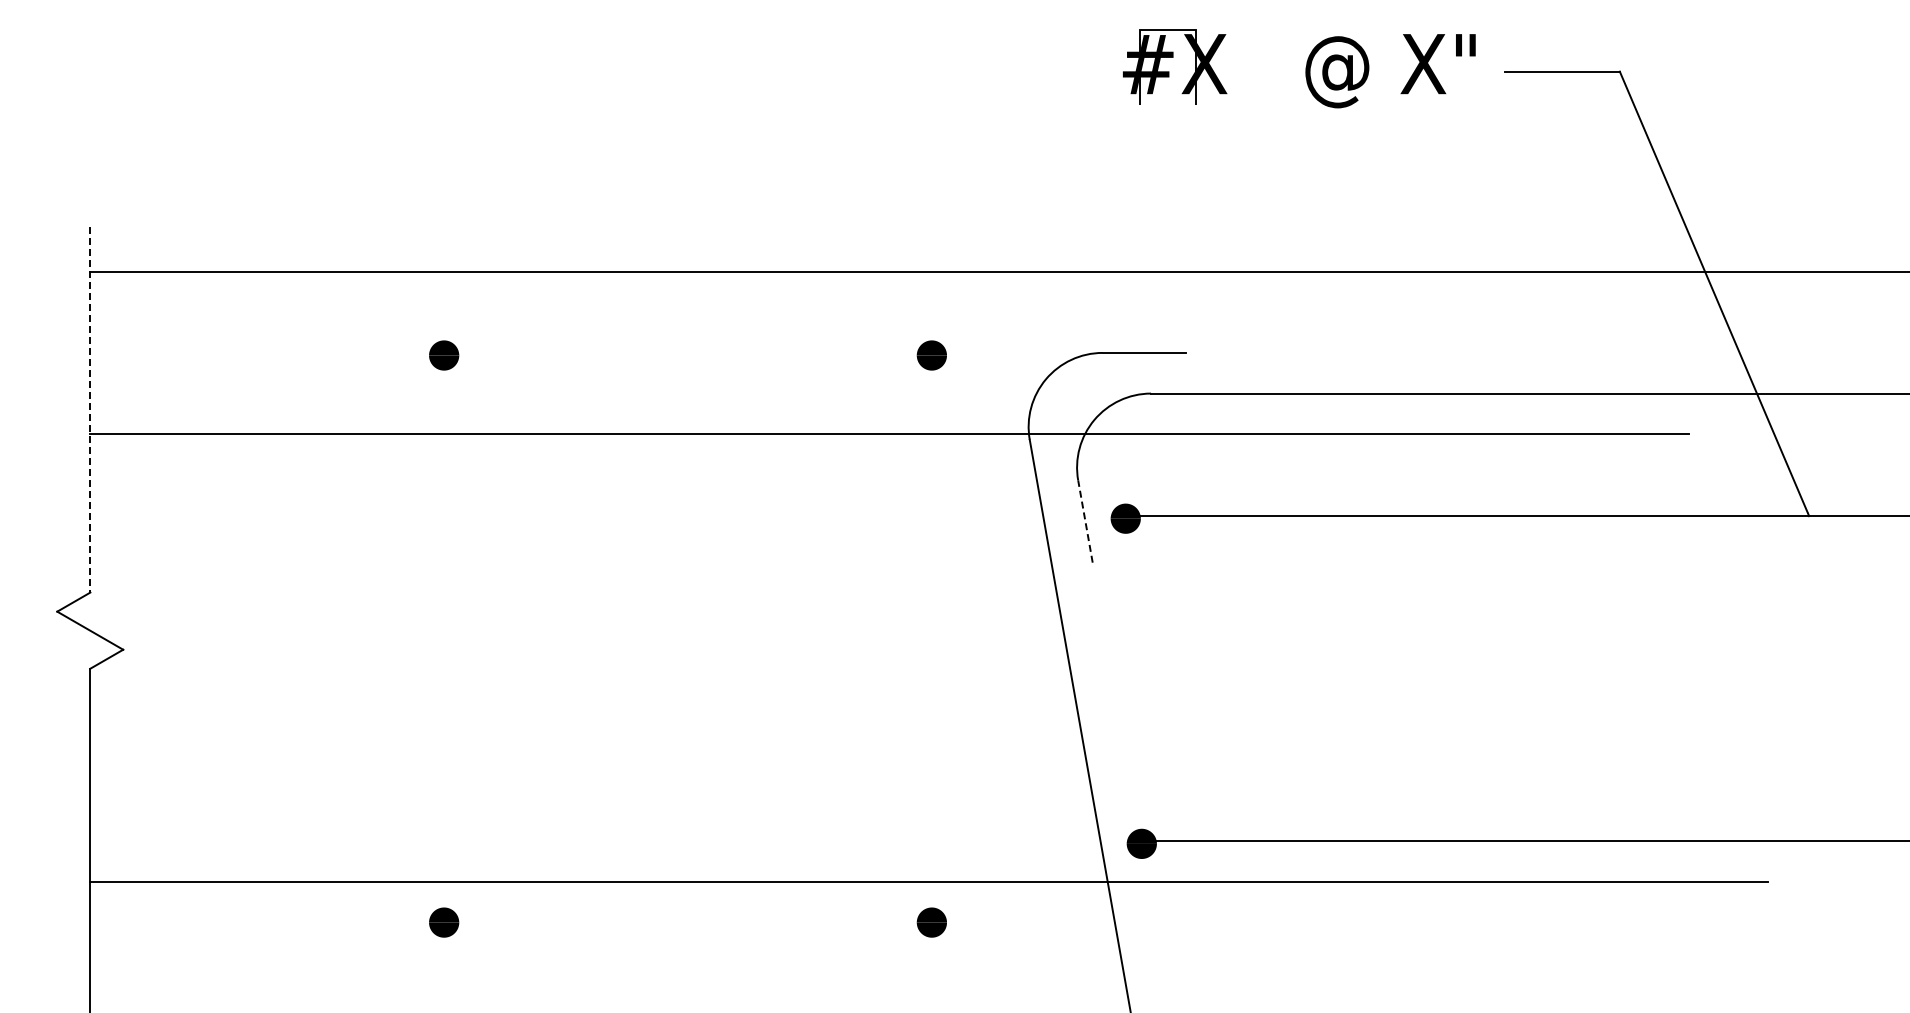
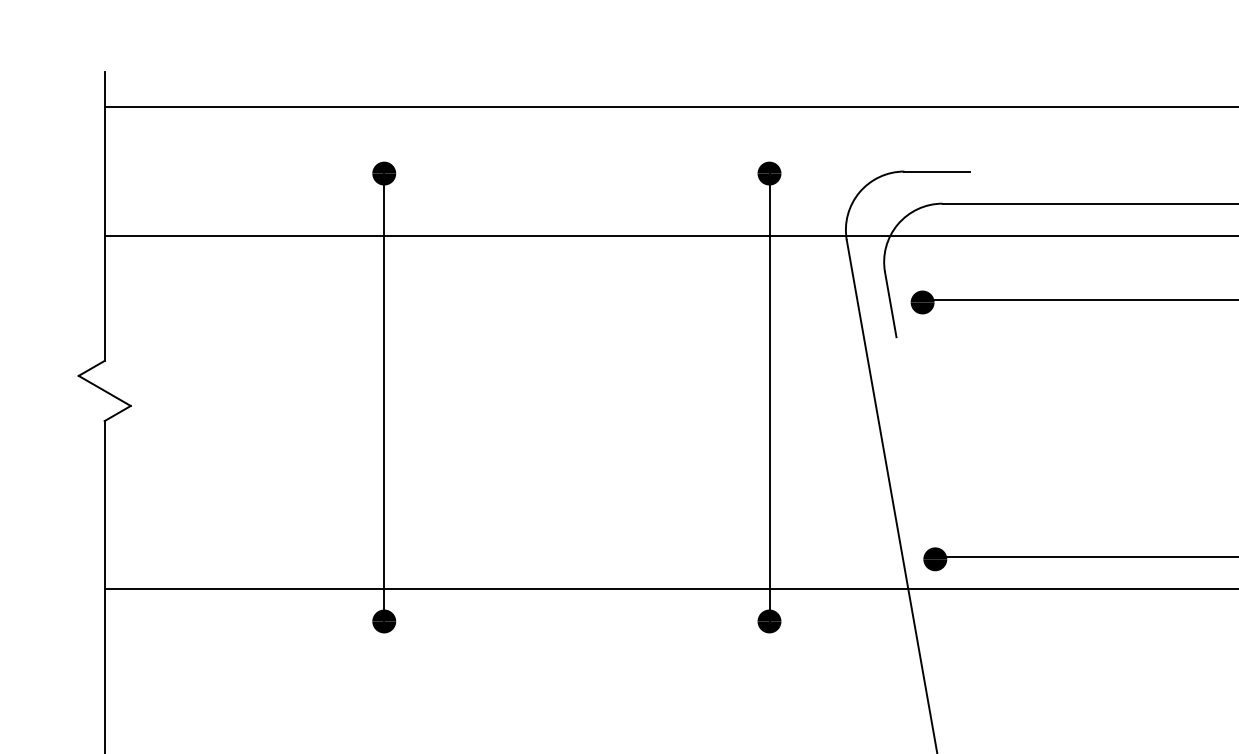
line: (90, 409) -> (104, 216), dashed -> solid
line: (1085, 521) -> (890, 304), dashed -> solid
line: (444, 637) -> (384, 396), added
line: (931, 637) -> (769, 396), added

